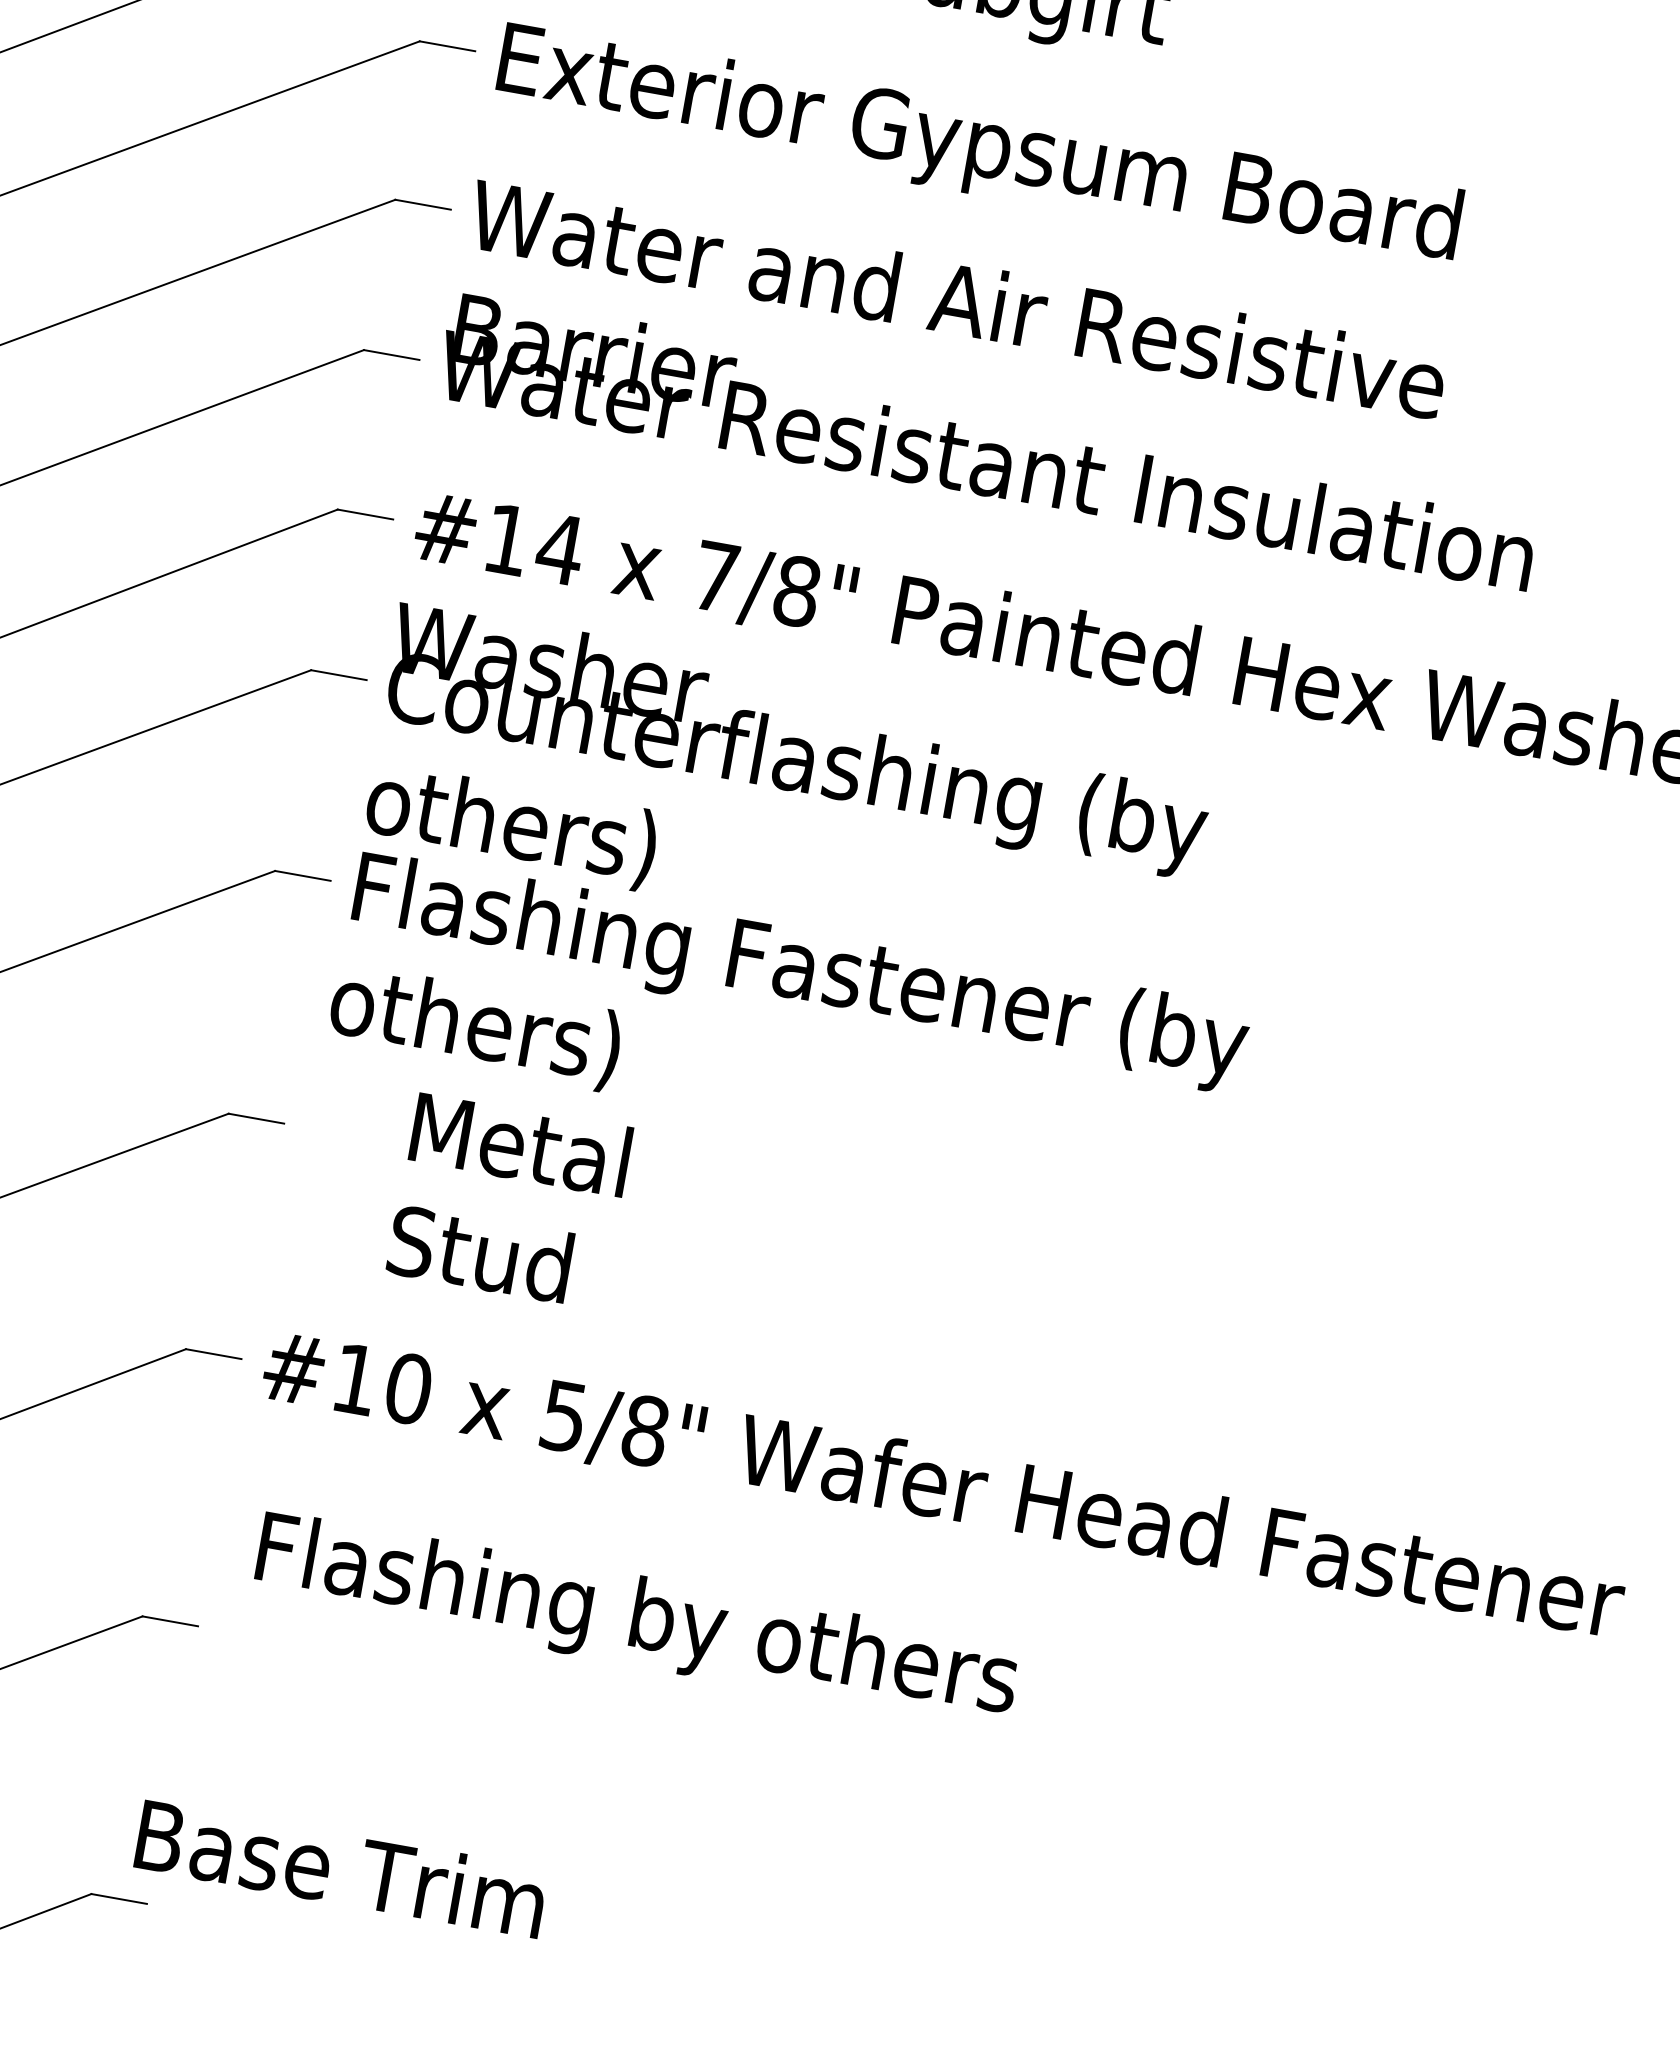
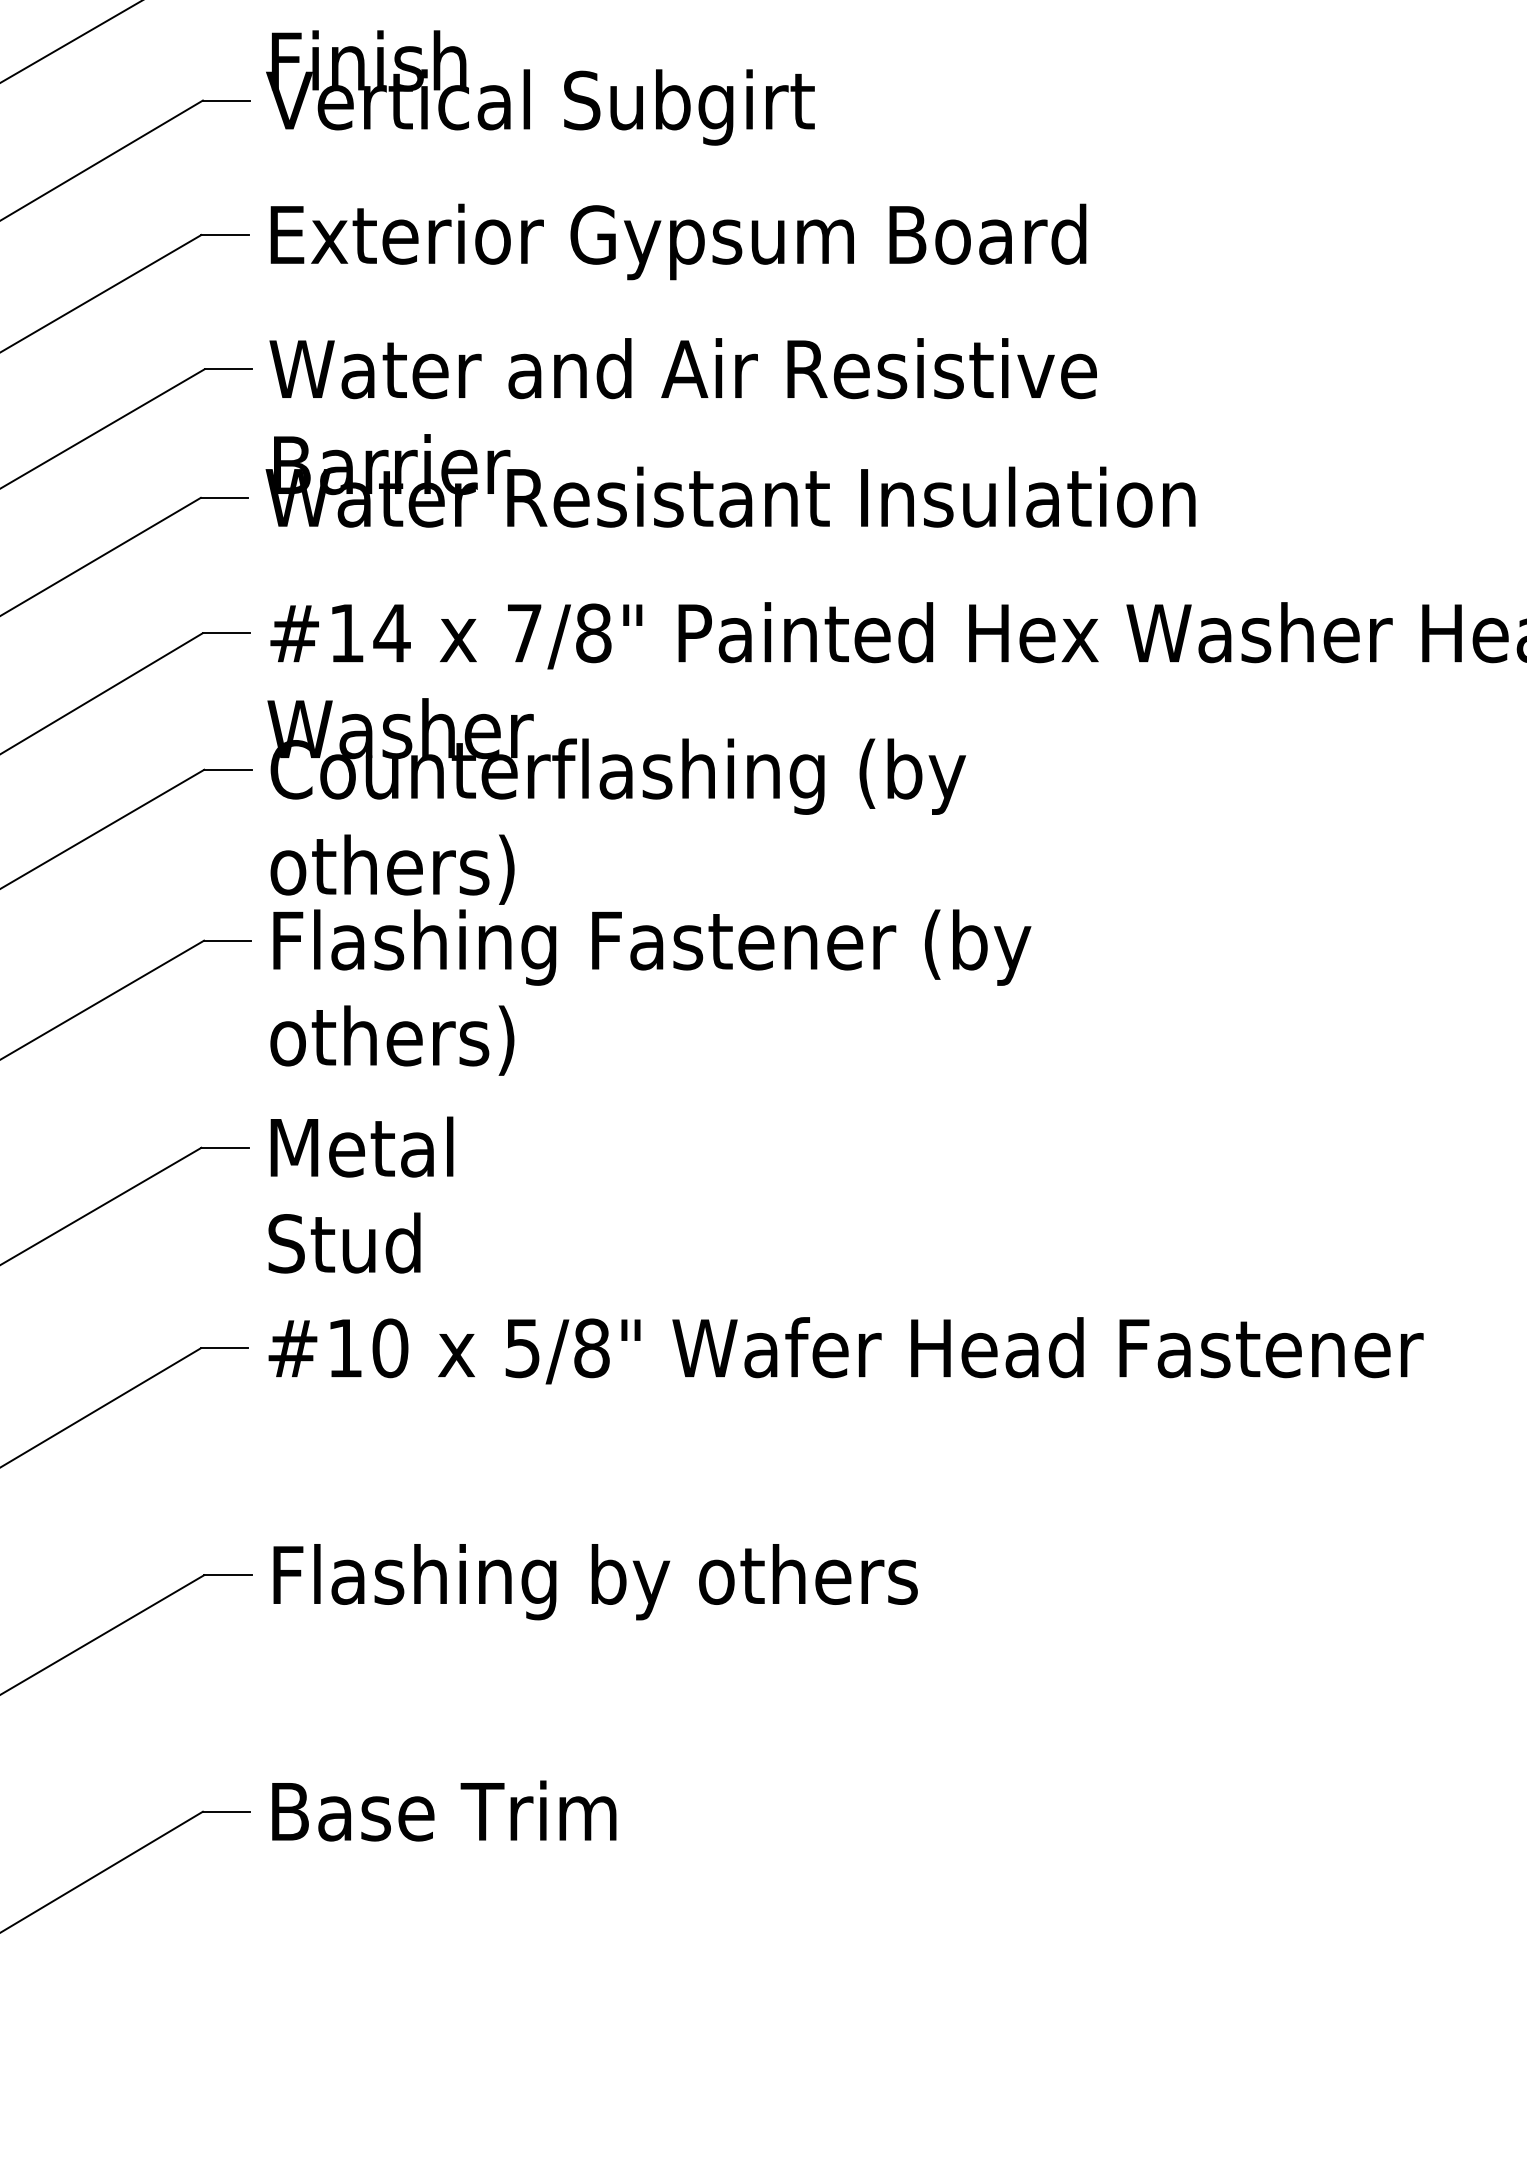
text: (509, 1199) -> (360, 1194), moved
text: (636, 1621) -> (595, 1582), moved
text: (341, 1868) -> (444, 1810), moved

